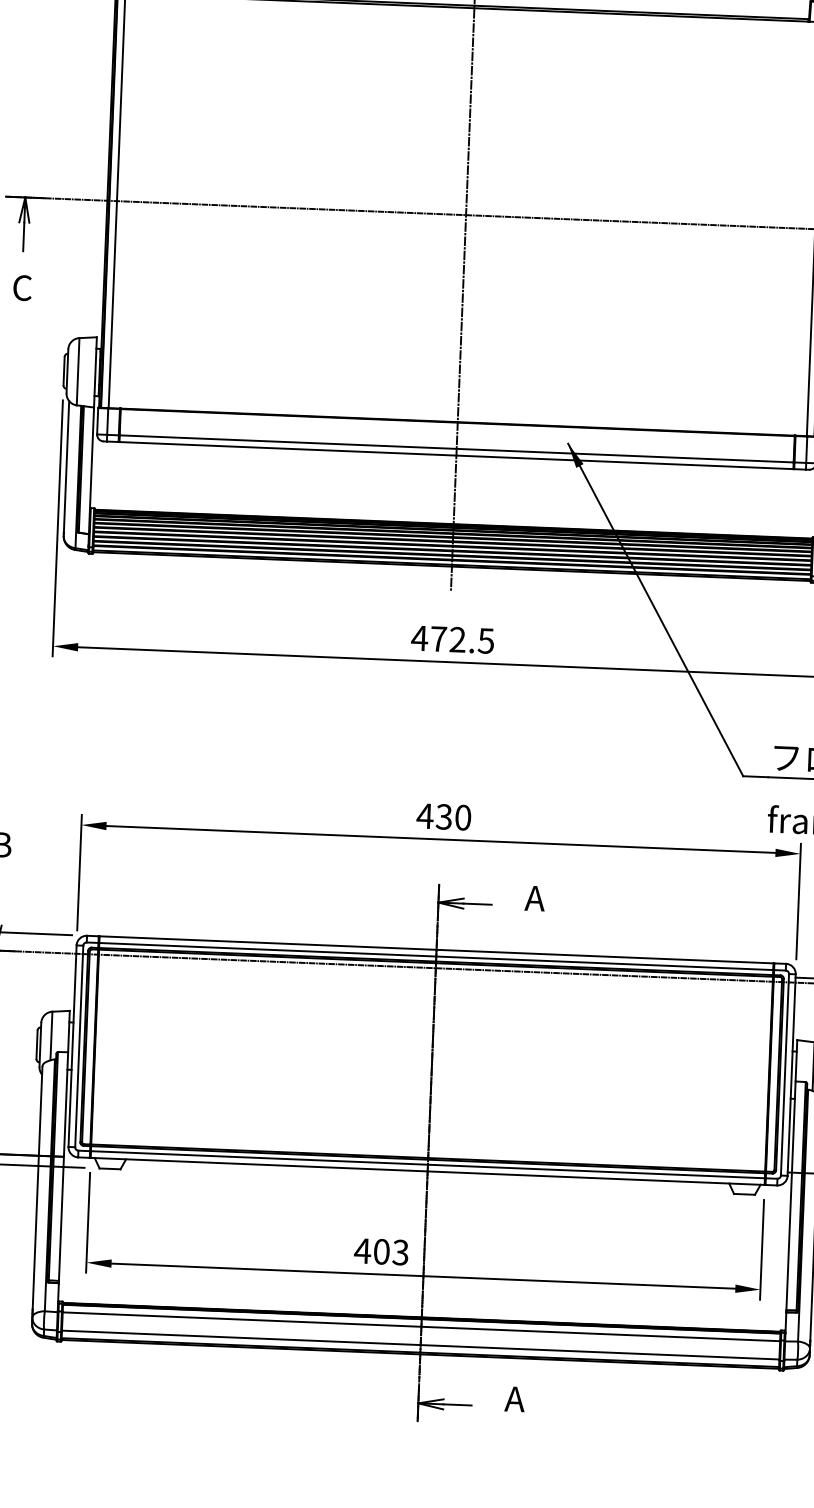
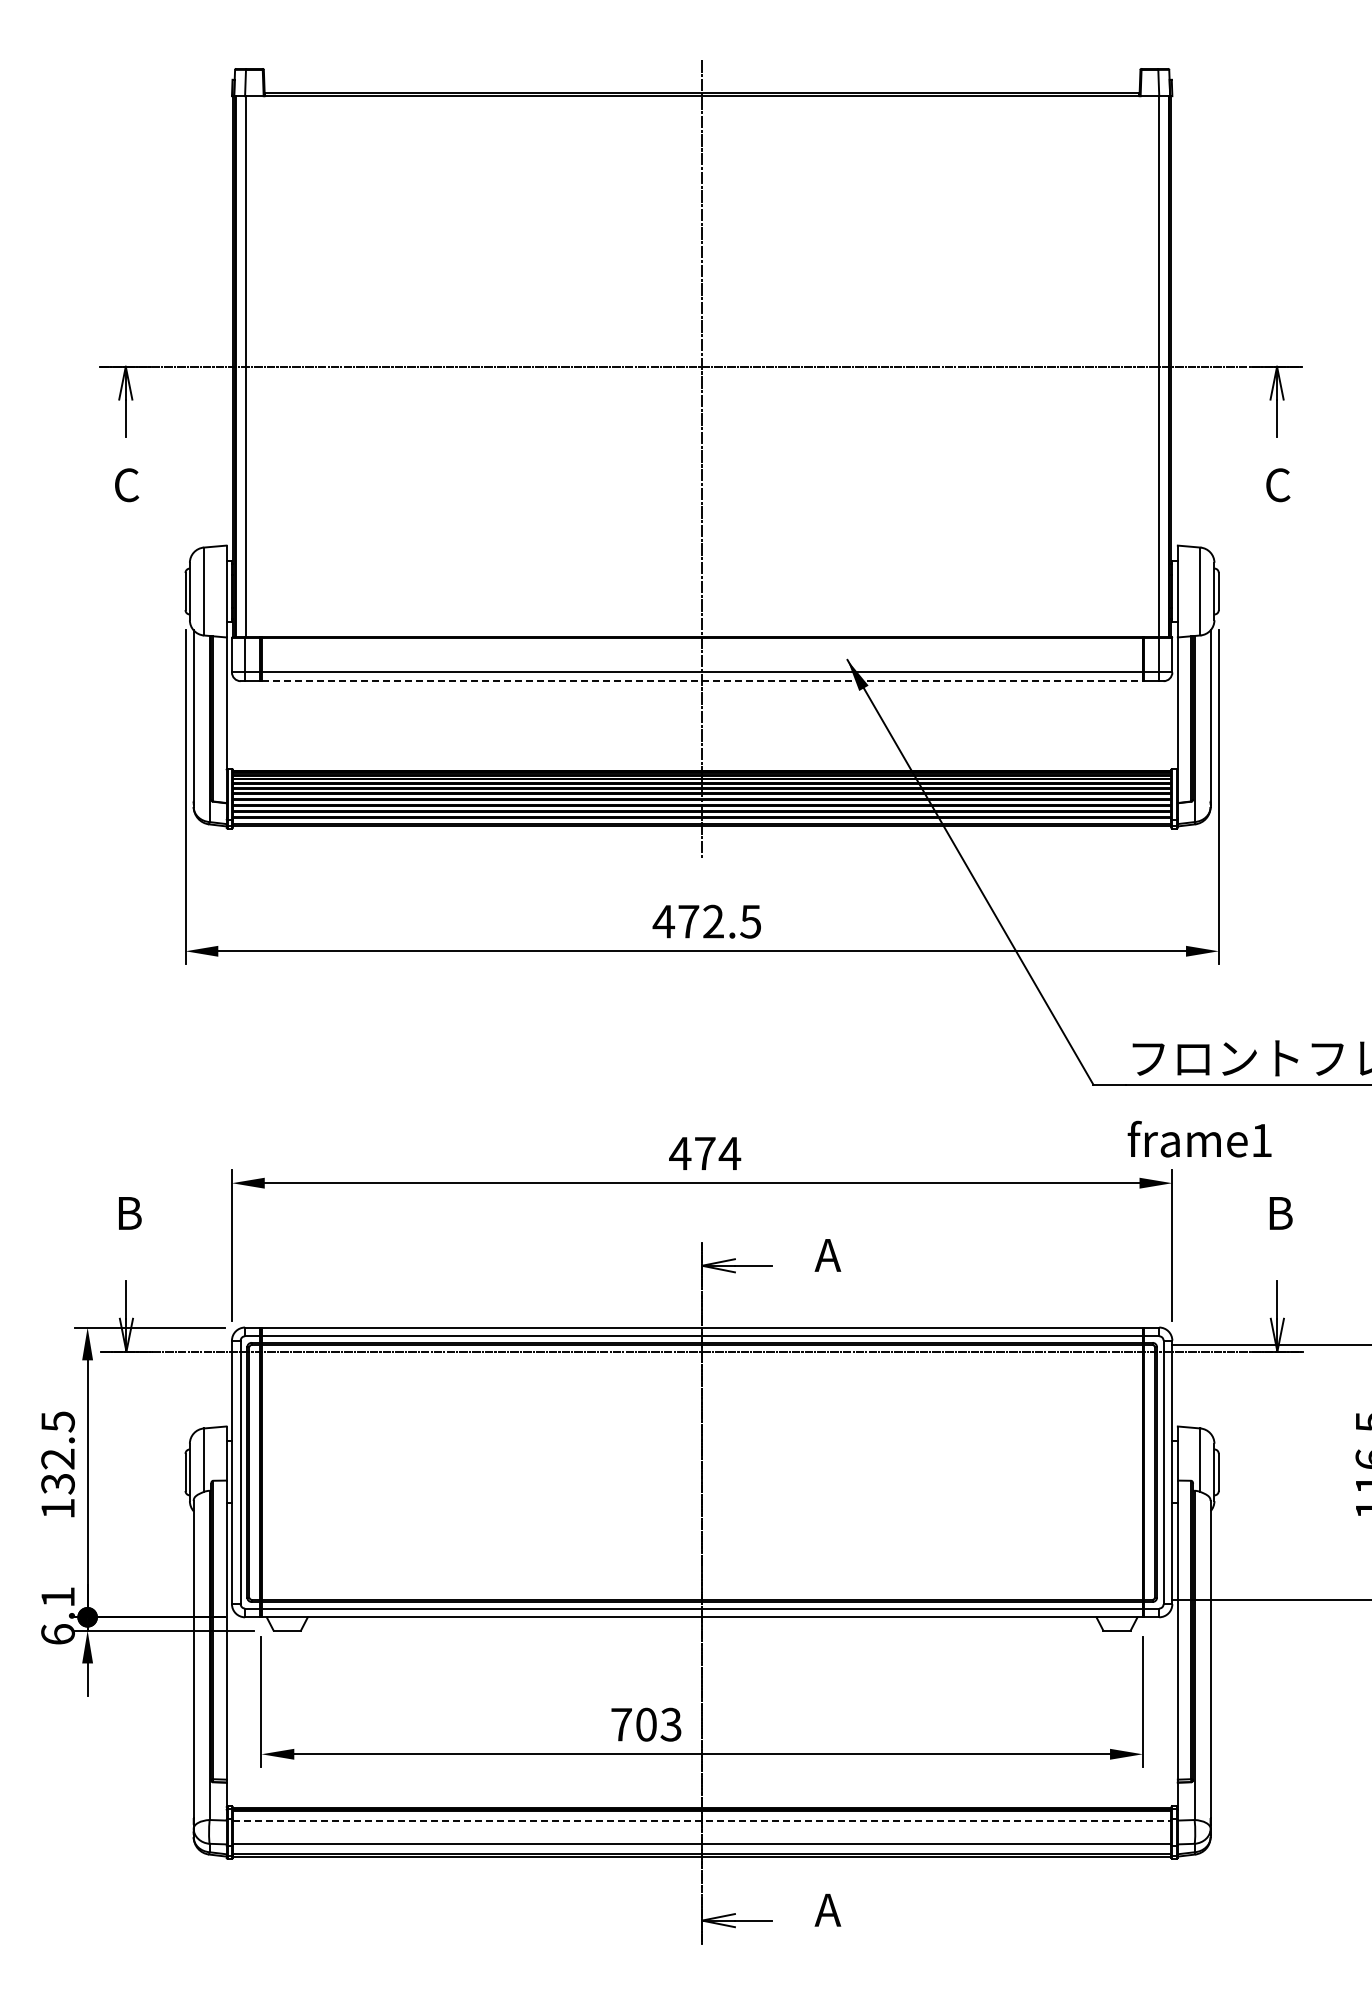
line: (456, 455) -> (702, 681), solid -> dashed
text: (453, 817) -> (717, 1153), 430 -> 474
text: (362, 1250) -> (621, 1724), 403 -> 703
line: (421, 1326) -> (702, 1820), solid -> dashed

